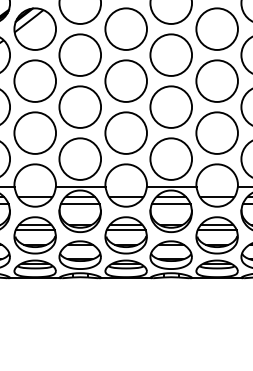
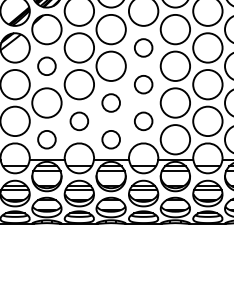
circle: (216, 28) -> (143, 47), size x0.6
circle: (79, 55) -> (46, 66), size x0.6
circle: (216, 80) -> (143, 84), size x0.6
circle: (170, 106) -> (110, 102), size x0.6
circle: (126, 133) -> (79, 121), size x0.6
circle: (216, 133) -> (143, 121), size x0.6
circle: (79, 158) -> (46, 139), size x0.6
circle: (170, 158) -> (110, 139), size x0.6

